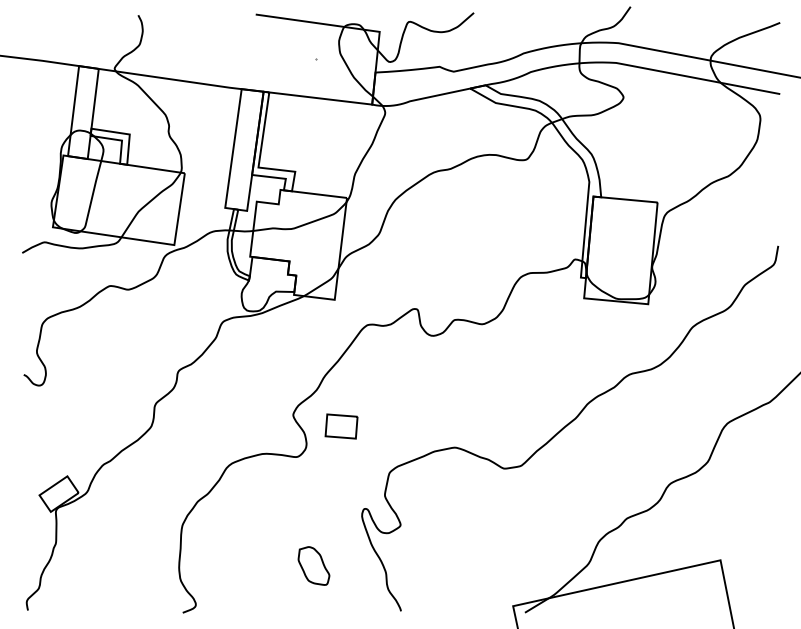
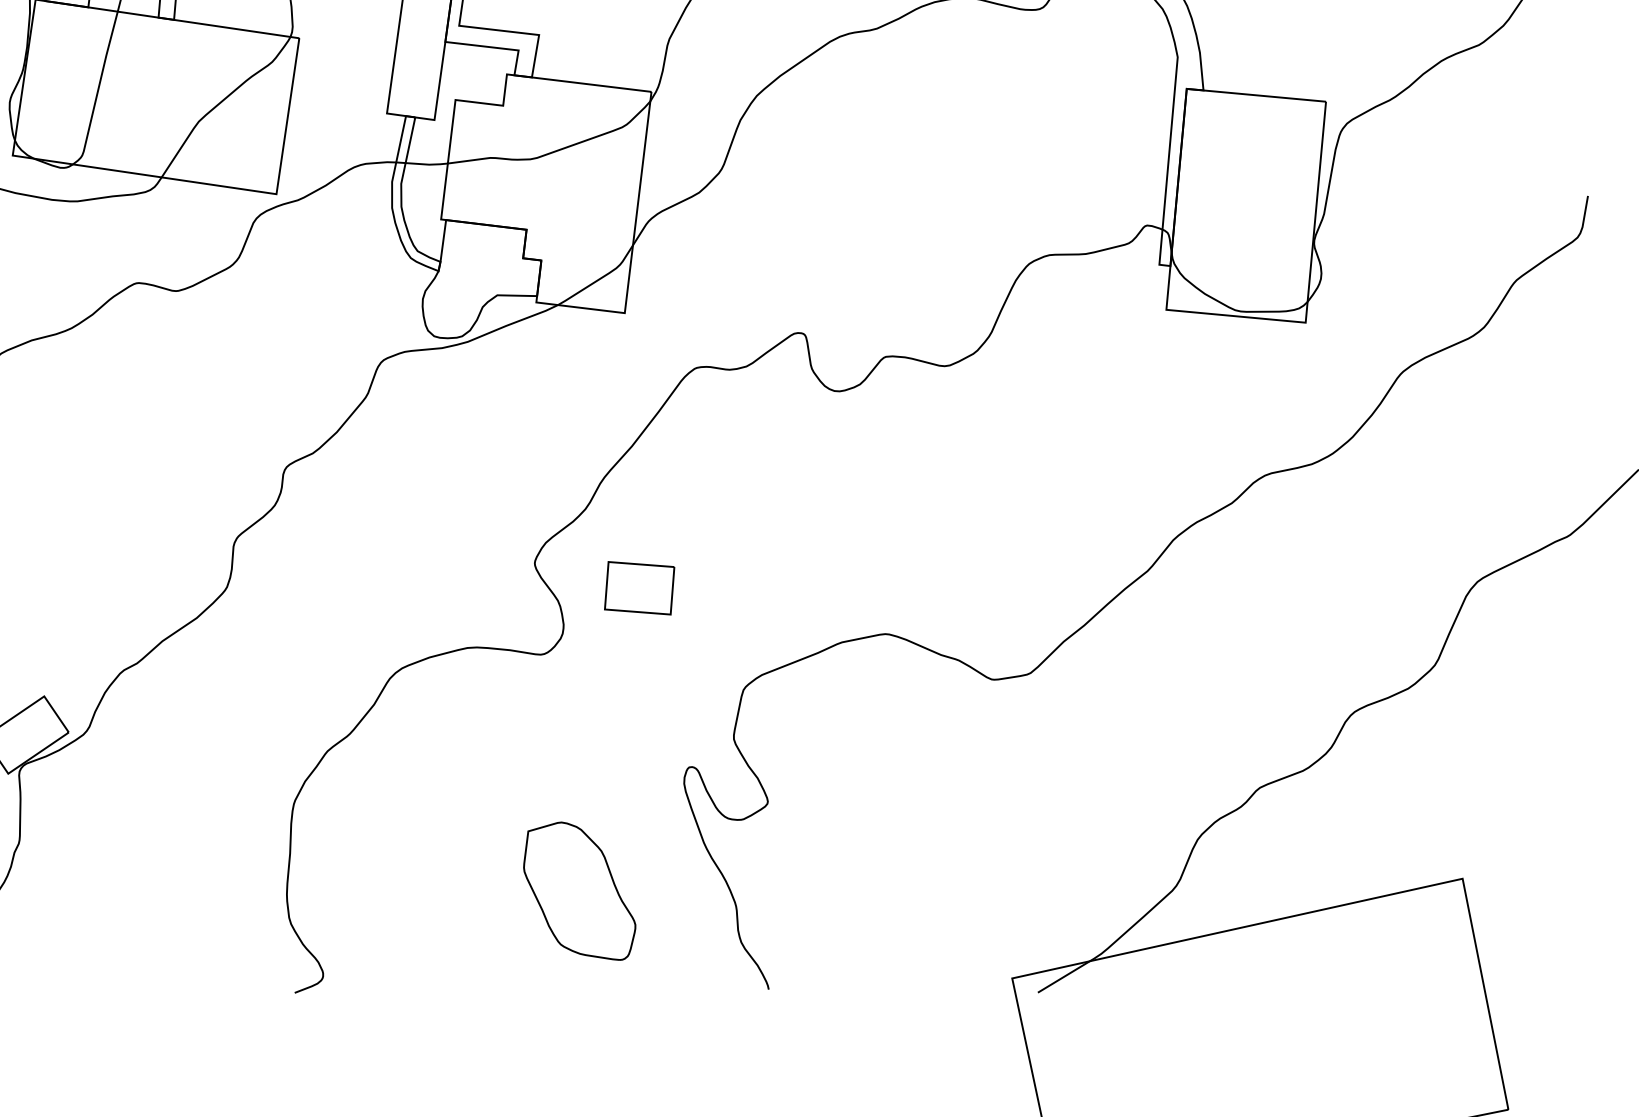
part: (313, 565) -> (578, 890), size x1.67

